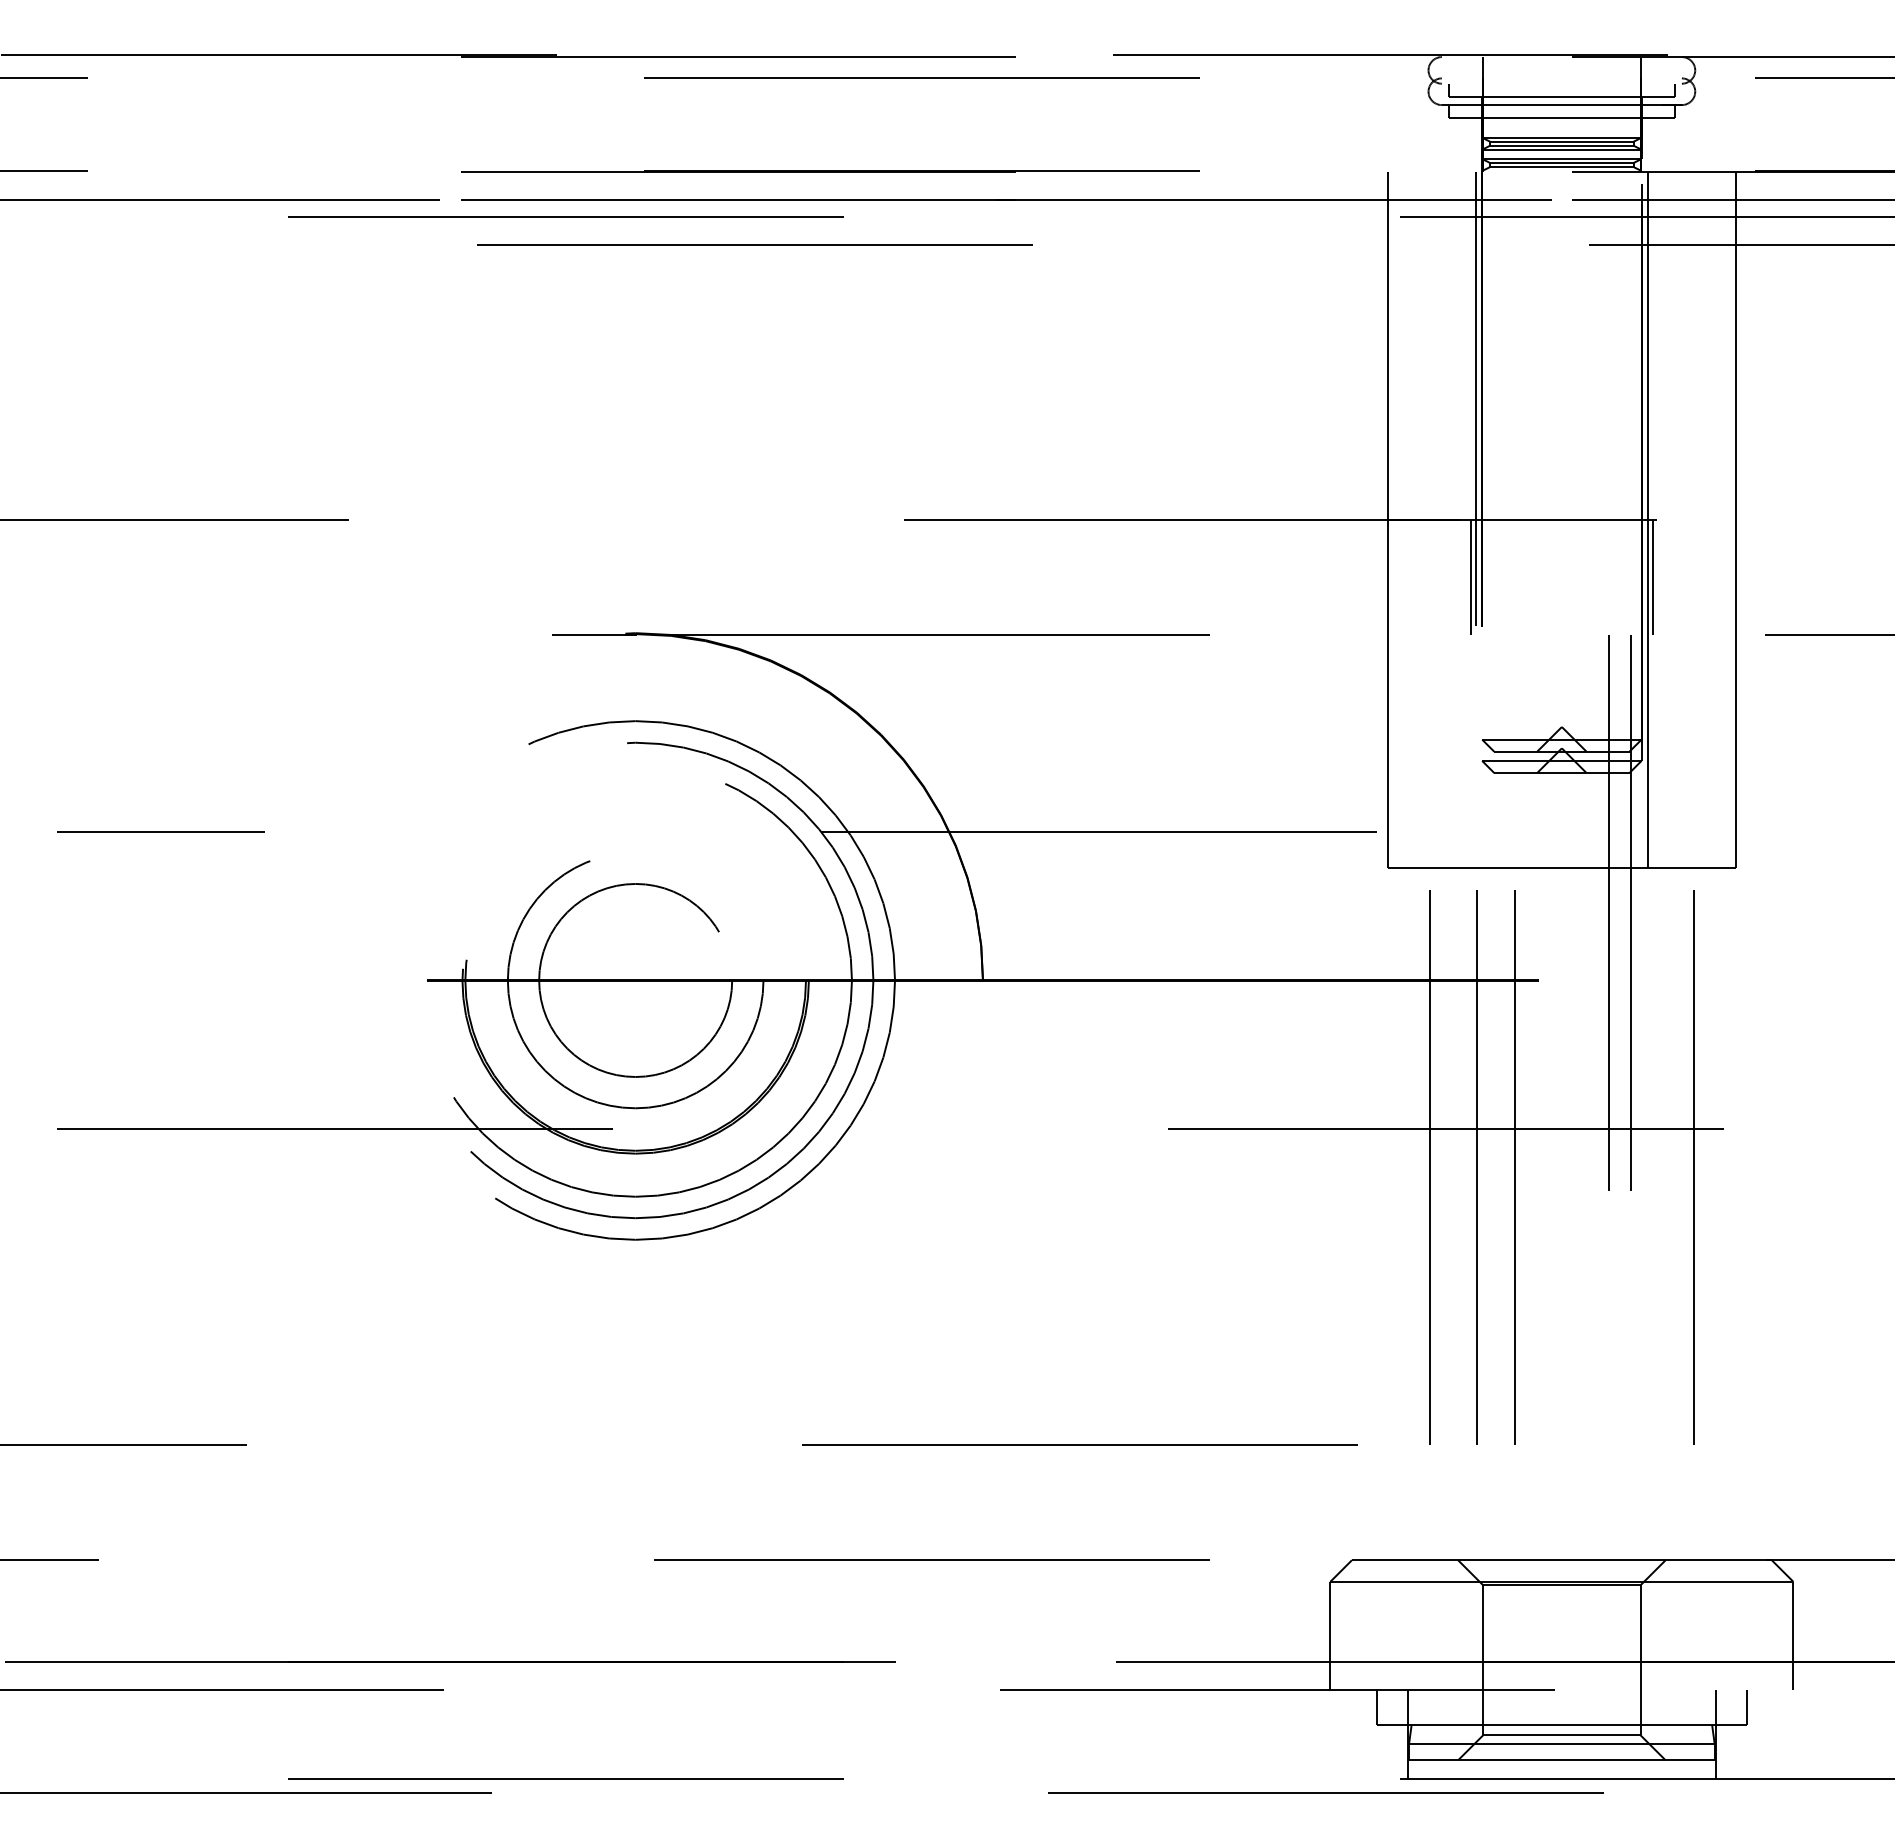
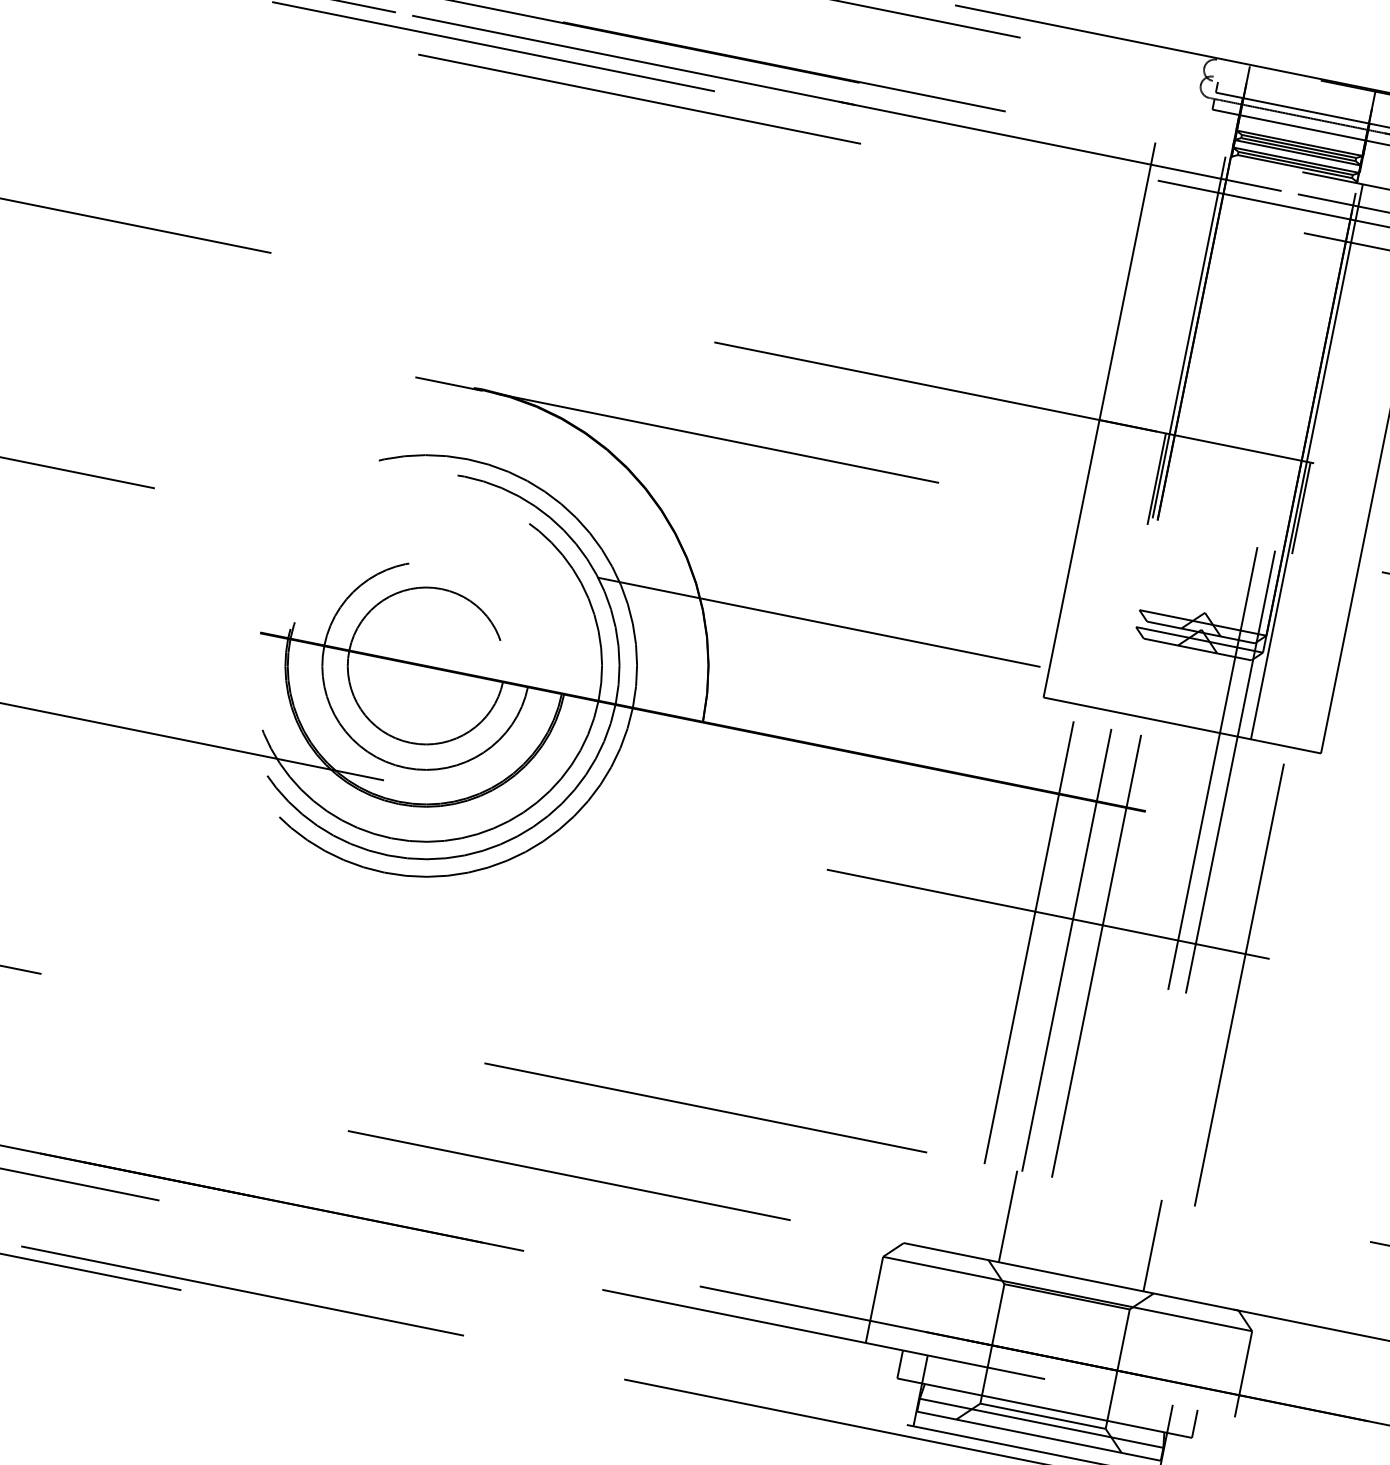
line: (1471, 1502) -> (1008, 1216), added
line: (1652, 1502) -> (1152, 1245), added

